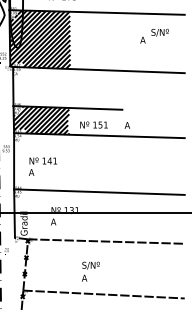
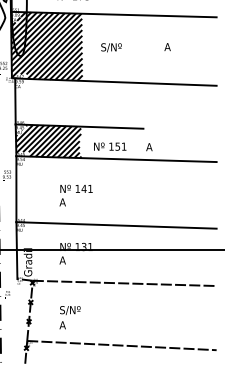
text: (159, 32) -> (110, 47), moved
text: (42, 166) -> (75, 195), moved
text: (90, 271) -> (69, 317), moved

